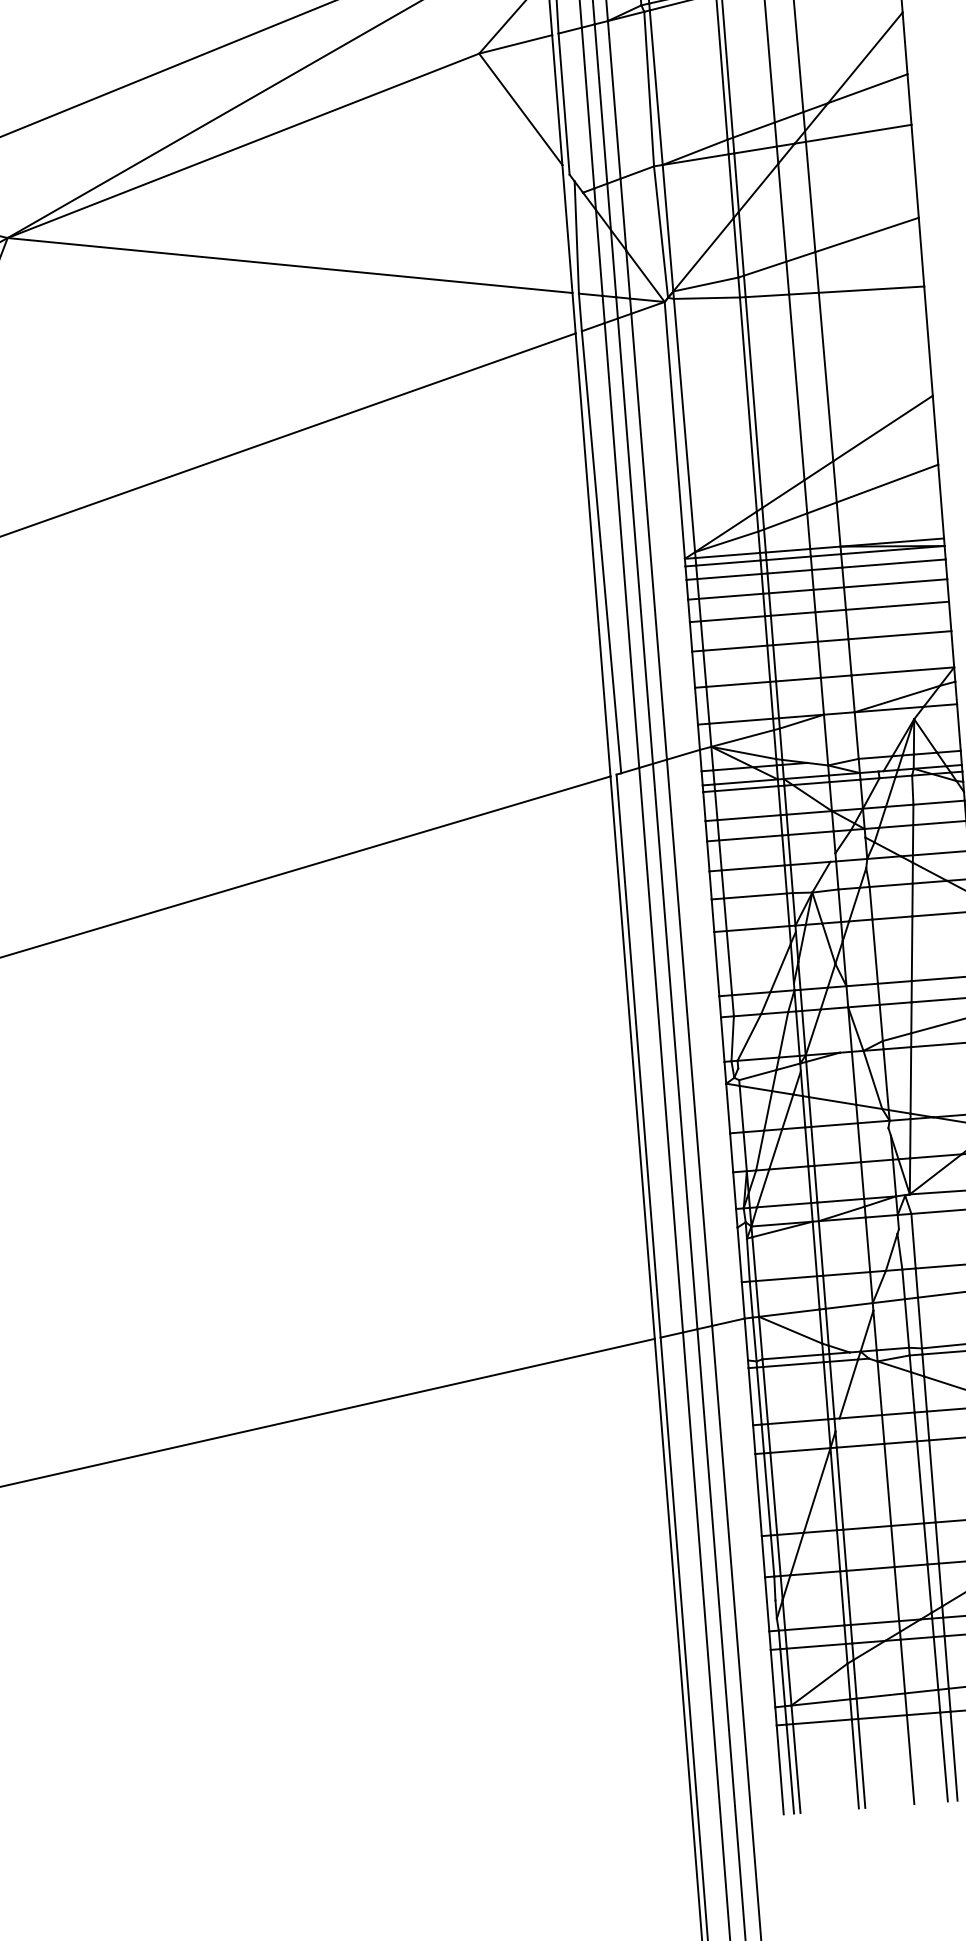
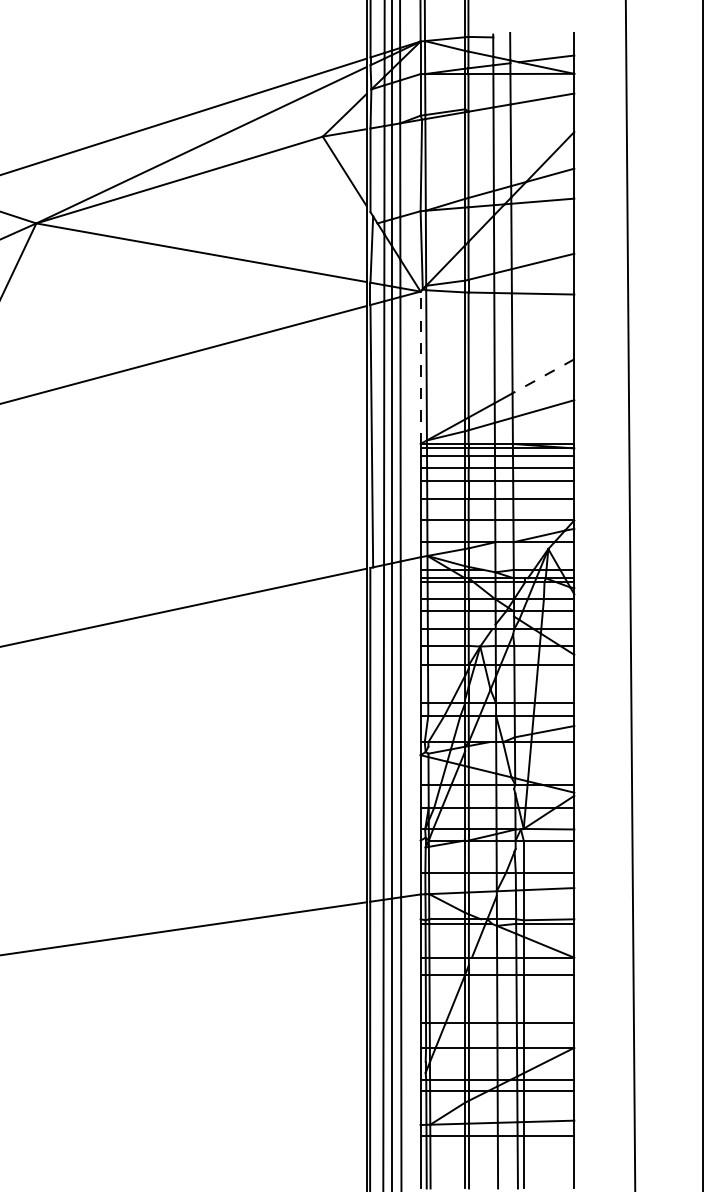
line: (883, 428) -> (543, 376), solid -> dashed
line: (674, 429) -> (420, 367), solid -> dashed

